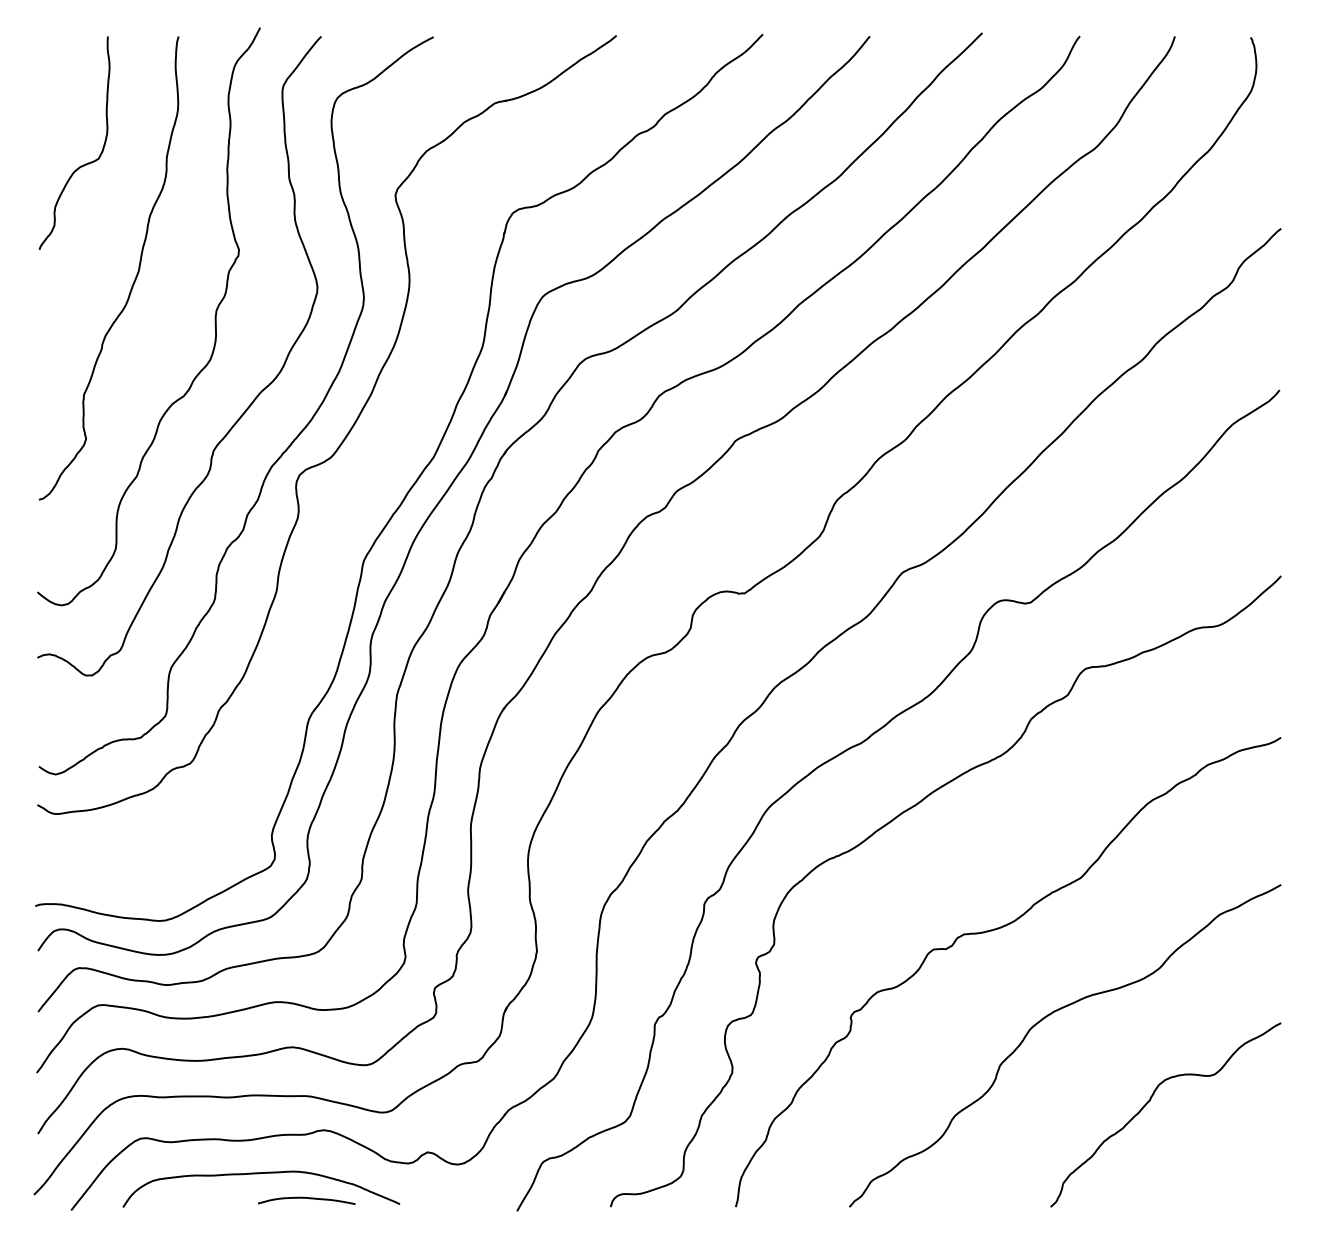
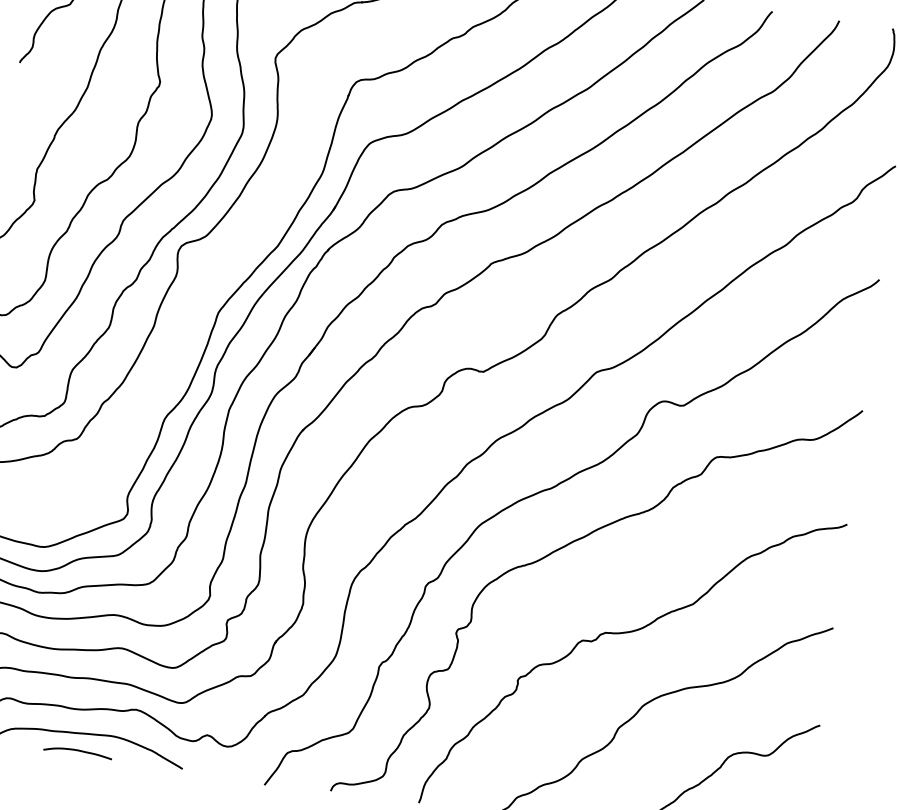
curve: (306, 1198) -> (77, 750), moved

